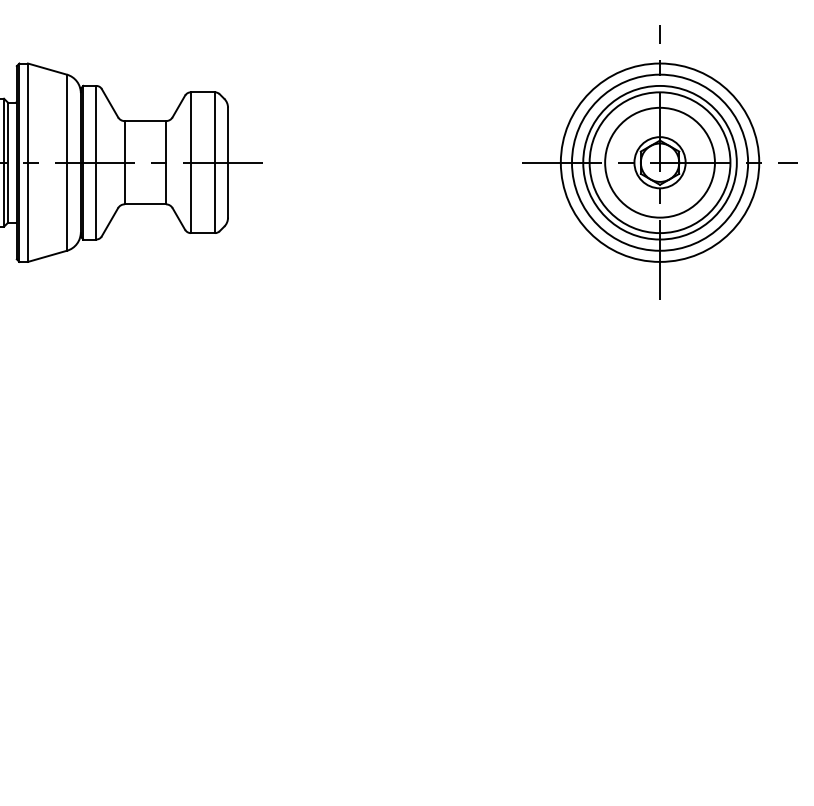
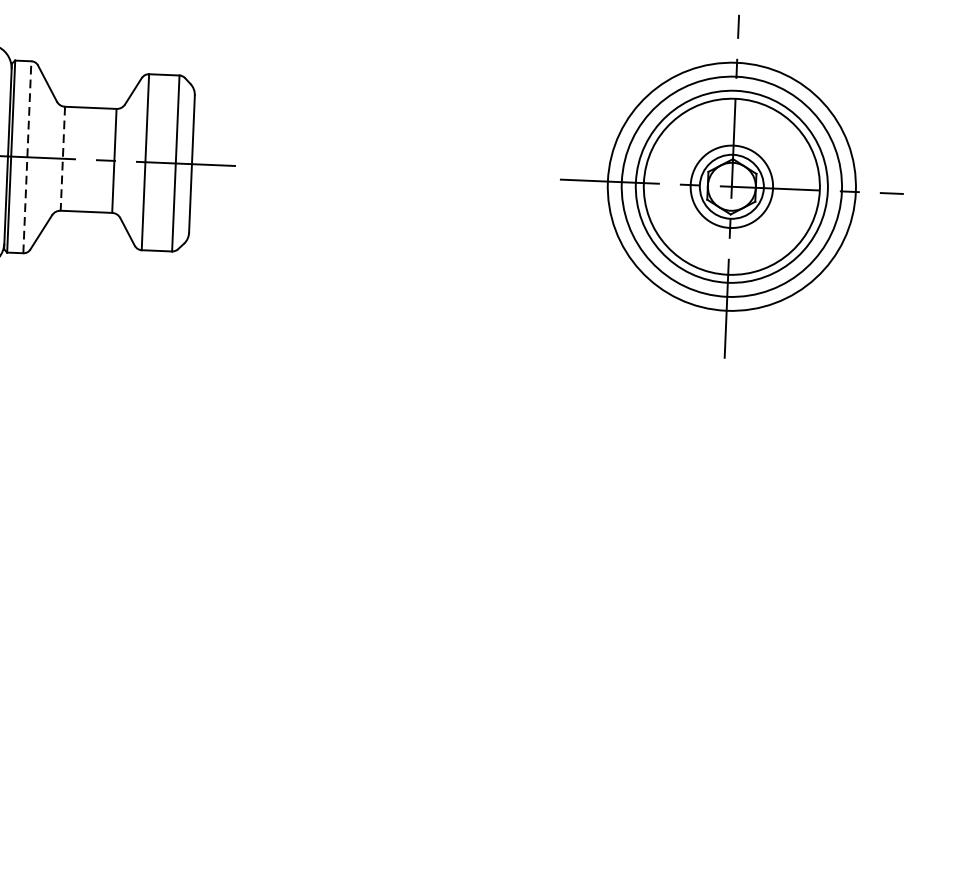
line: (96, 162) -> (27, 156), solid -> dashed
line: (124, 162) -> (62, 158), solid -> dashed
circle: (659, 162) -> (731, 186), size x0.6

